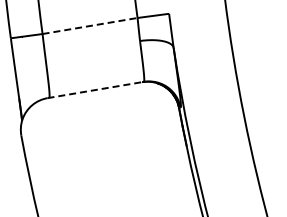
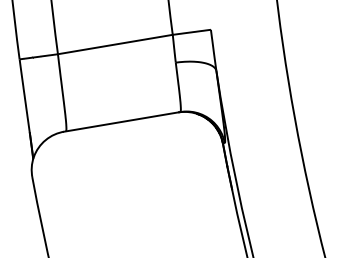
line: (90, 25) -> (115, 43), dashed -> solid
line: (95, 90) -> (121, 122), dashed -> solid

